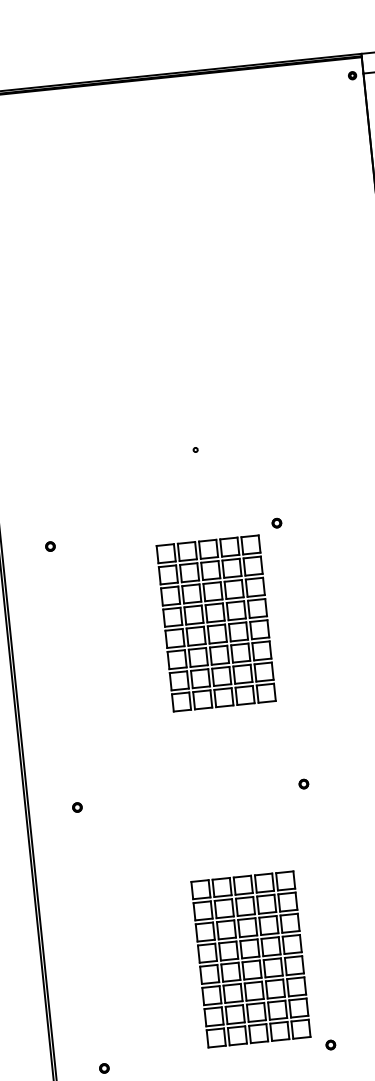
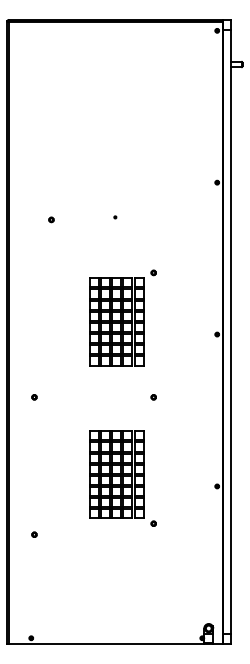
part: (50, 545) -> (51, 219), moved
part: (226, 613) -> (122, 317), moved
part: (262, 965) -> (122, 478), moved

